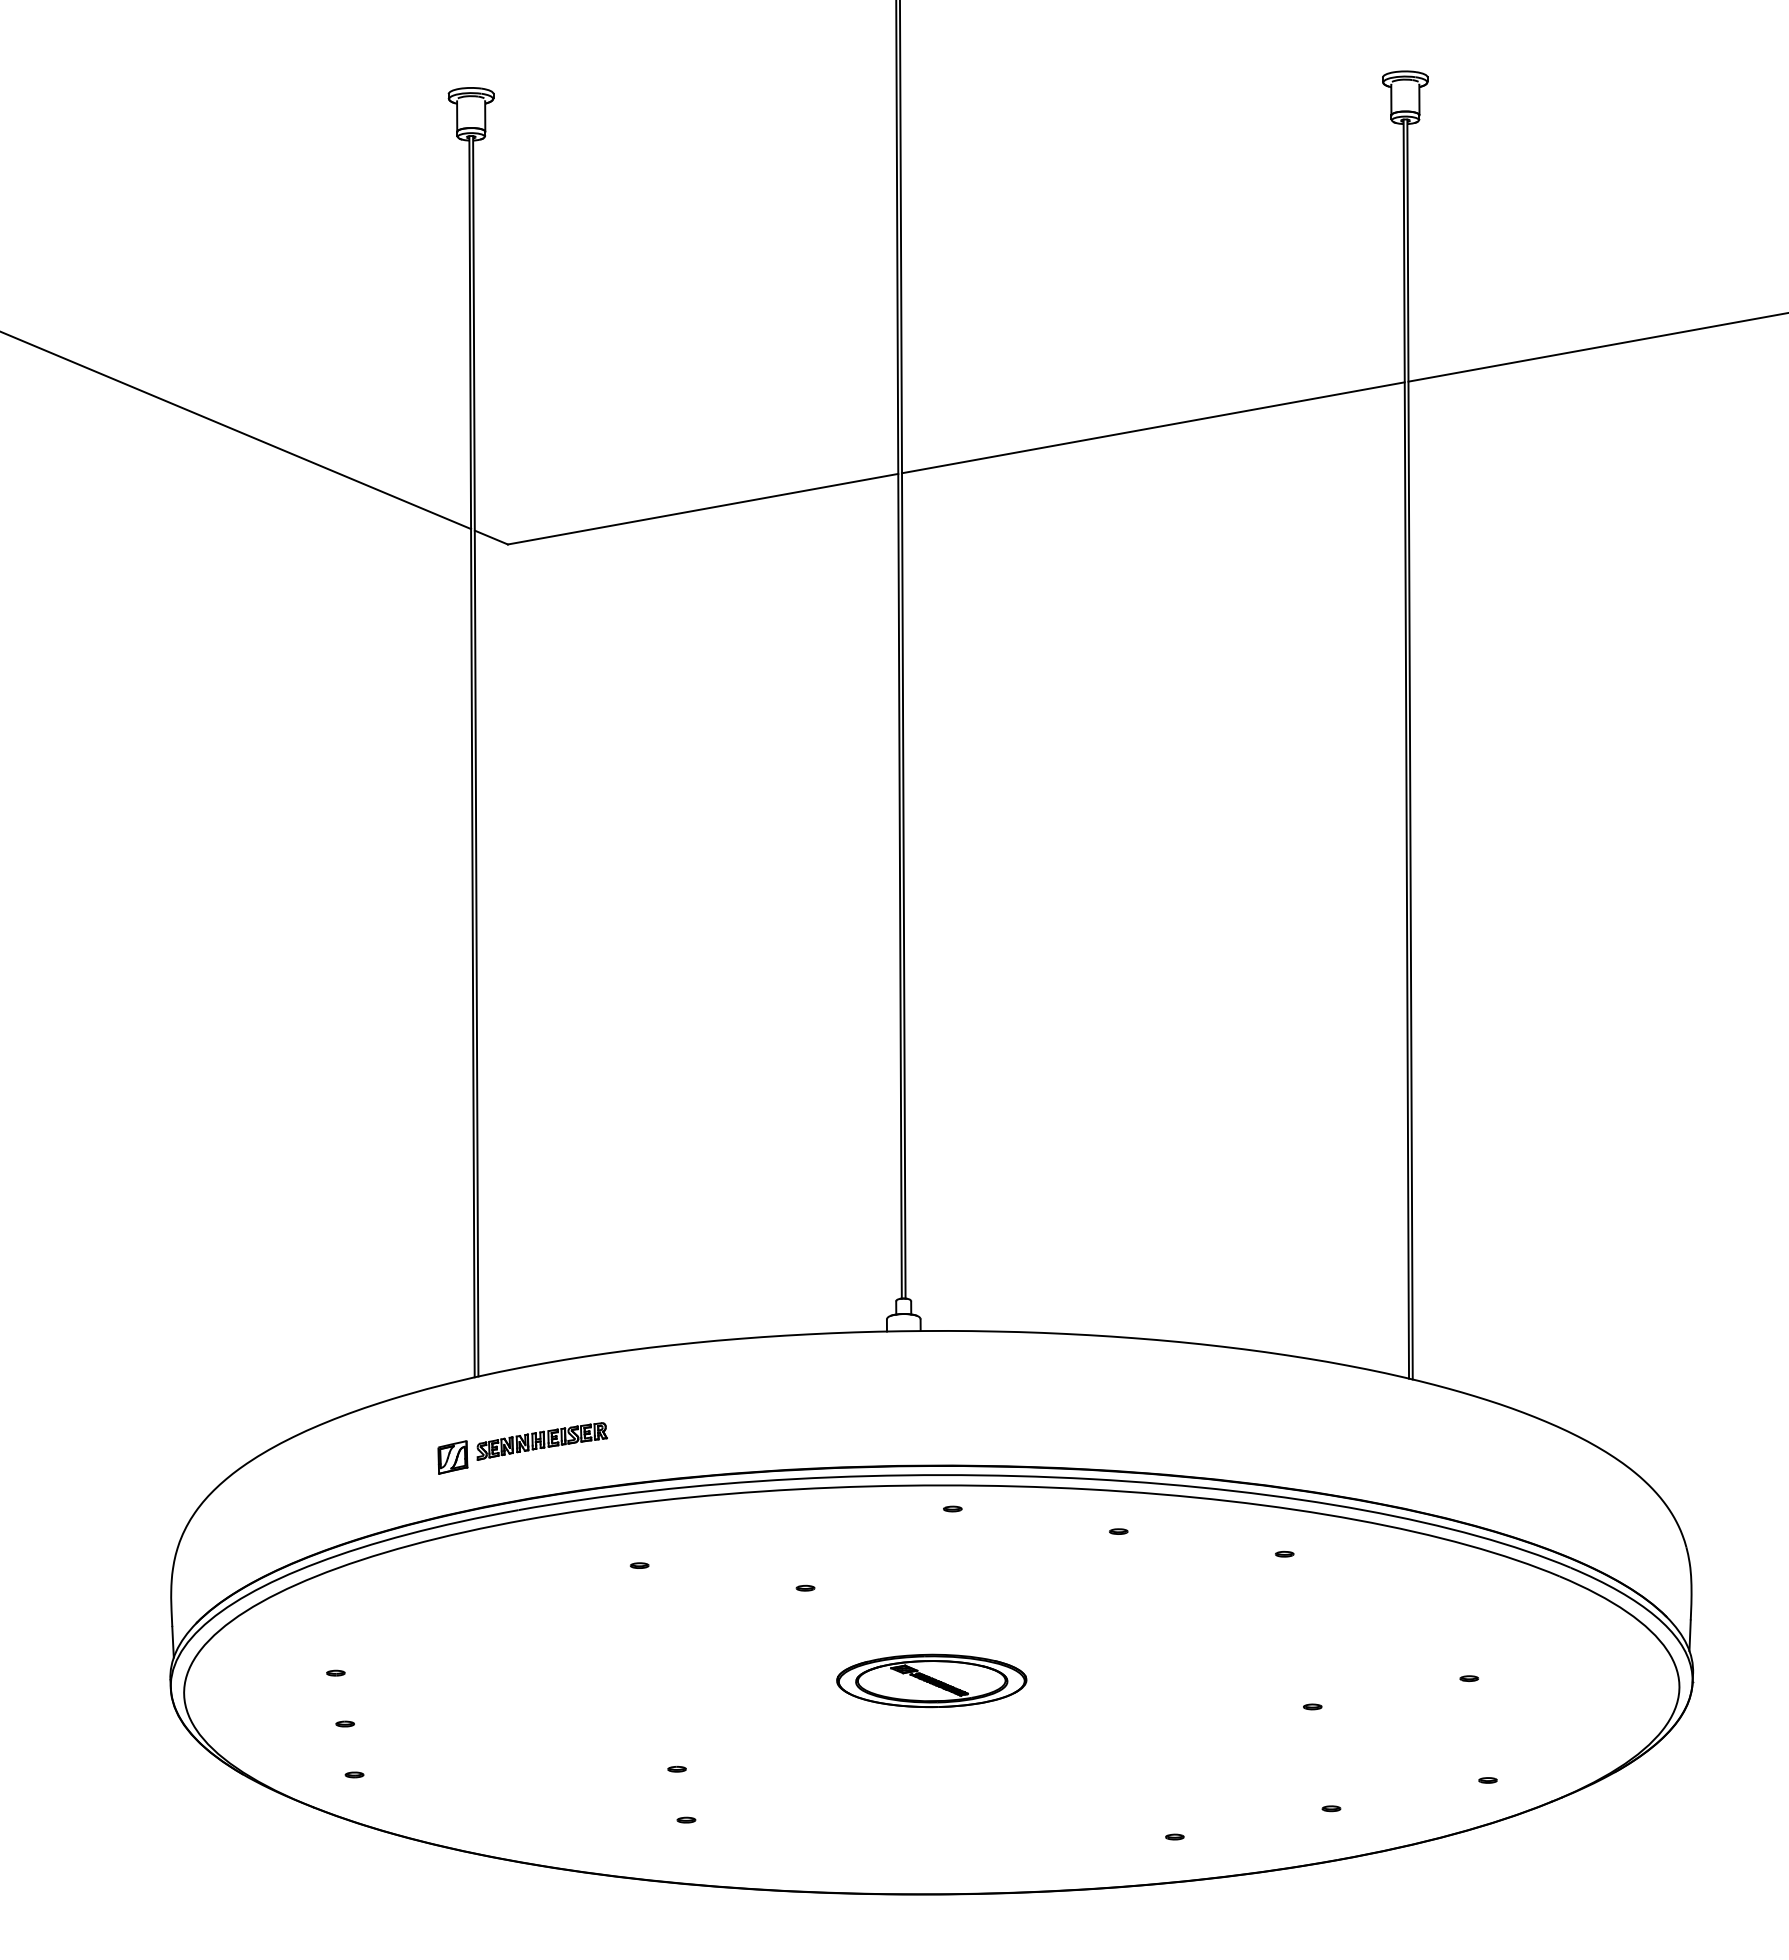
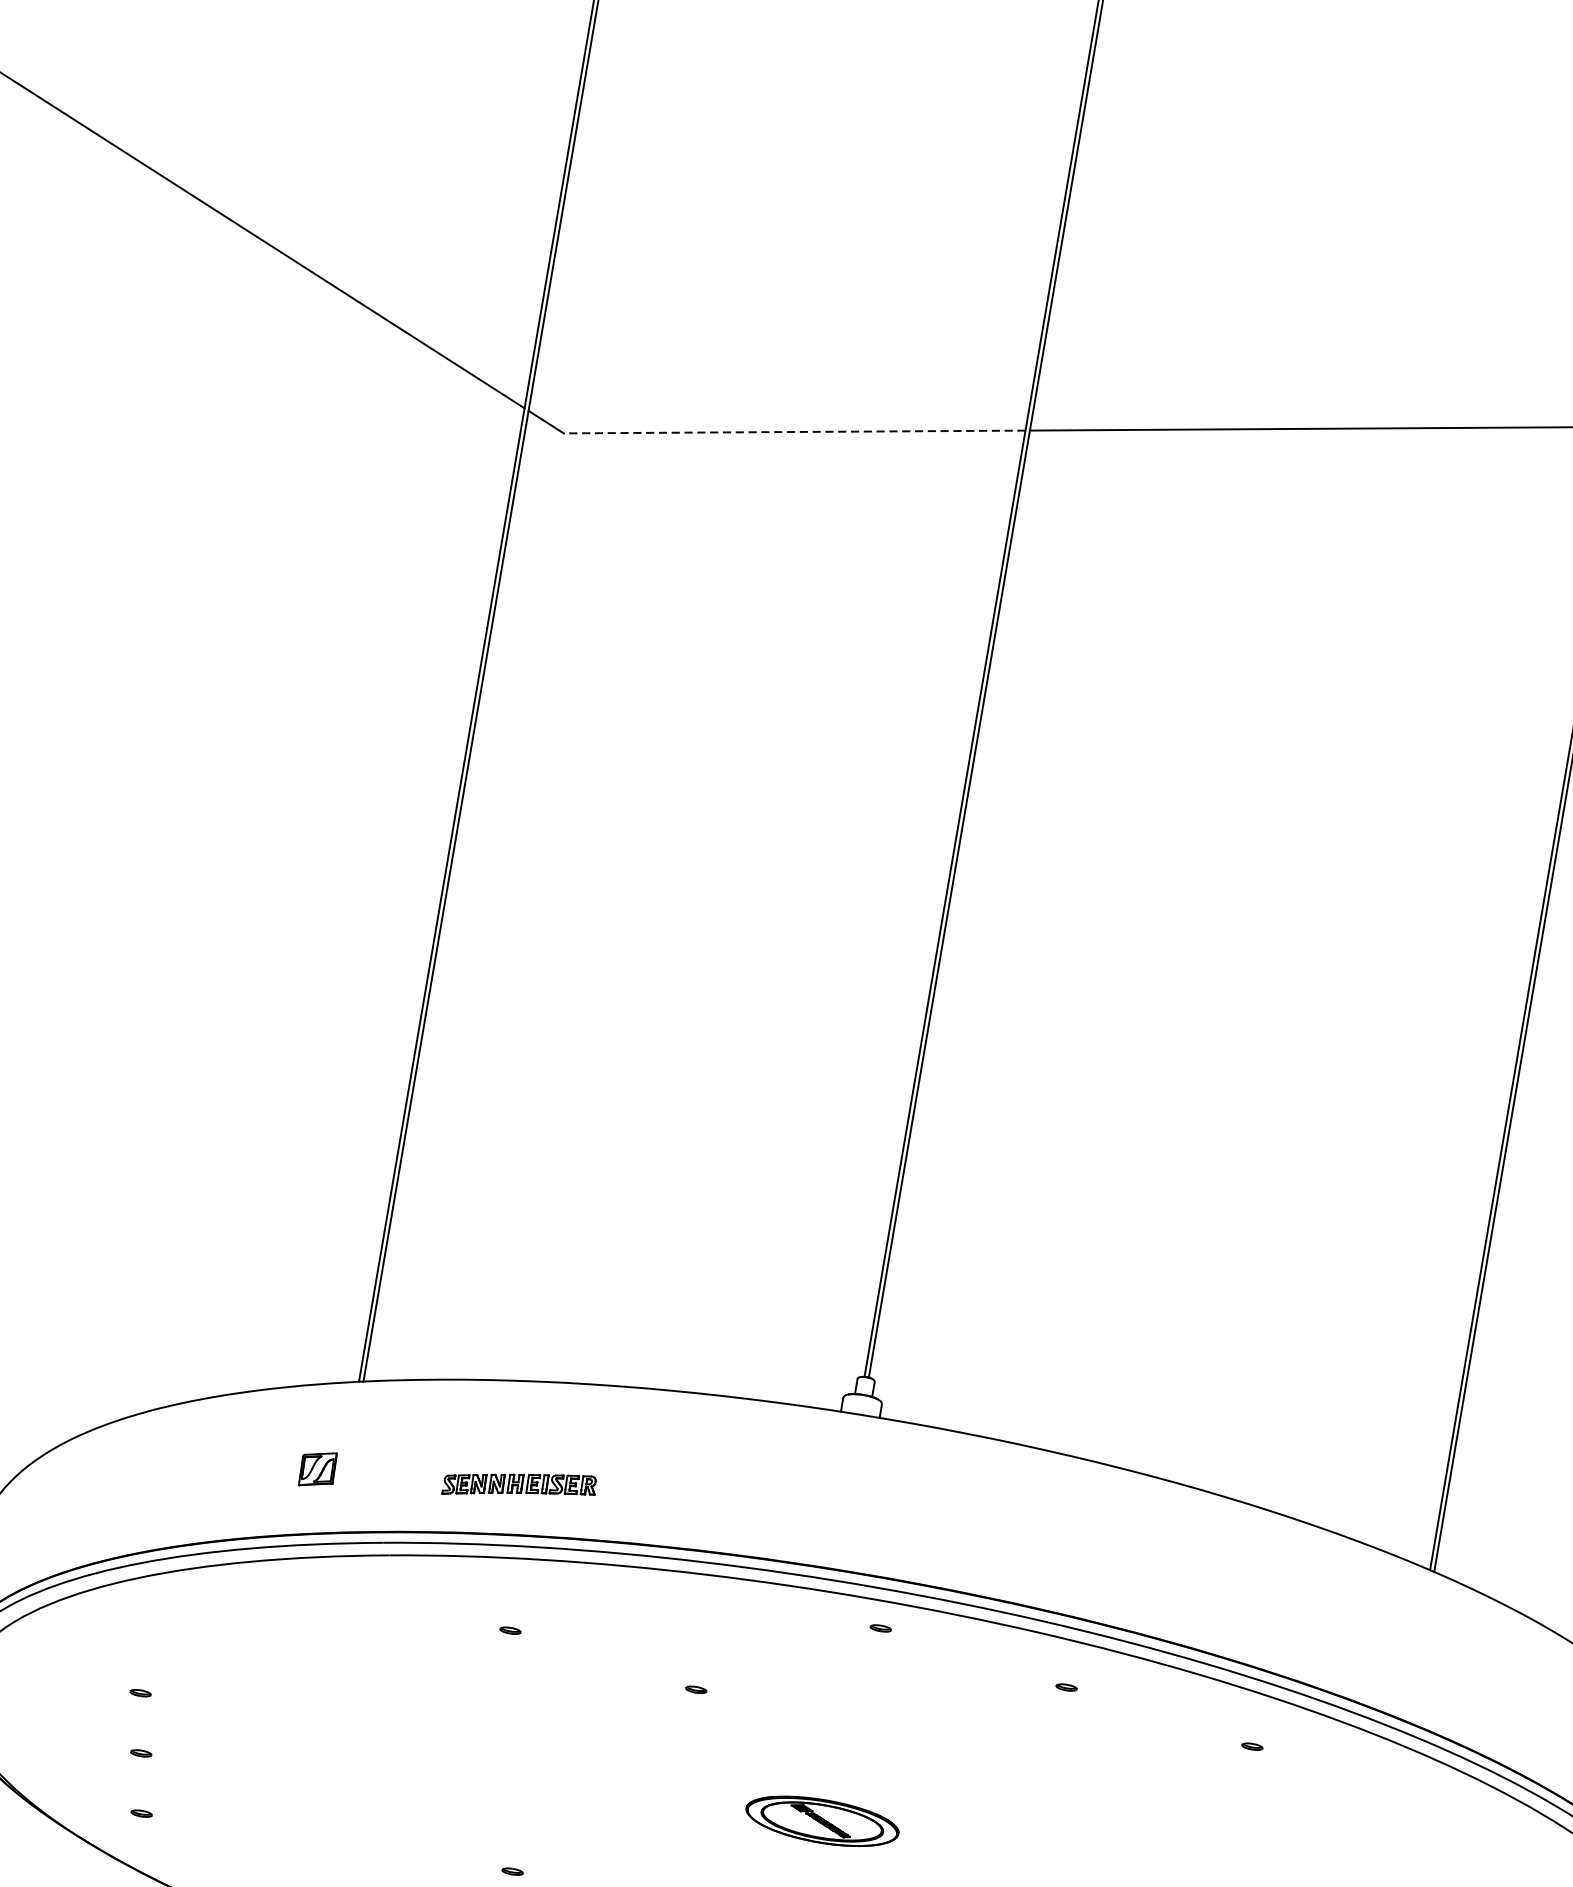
line: (702, 509) -> (793, 432), solid -> dashed
part: (541, 1441) -> (519, 1485), moved
part: (931, 1680) -> (822, 1820), size x0.7

